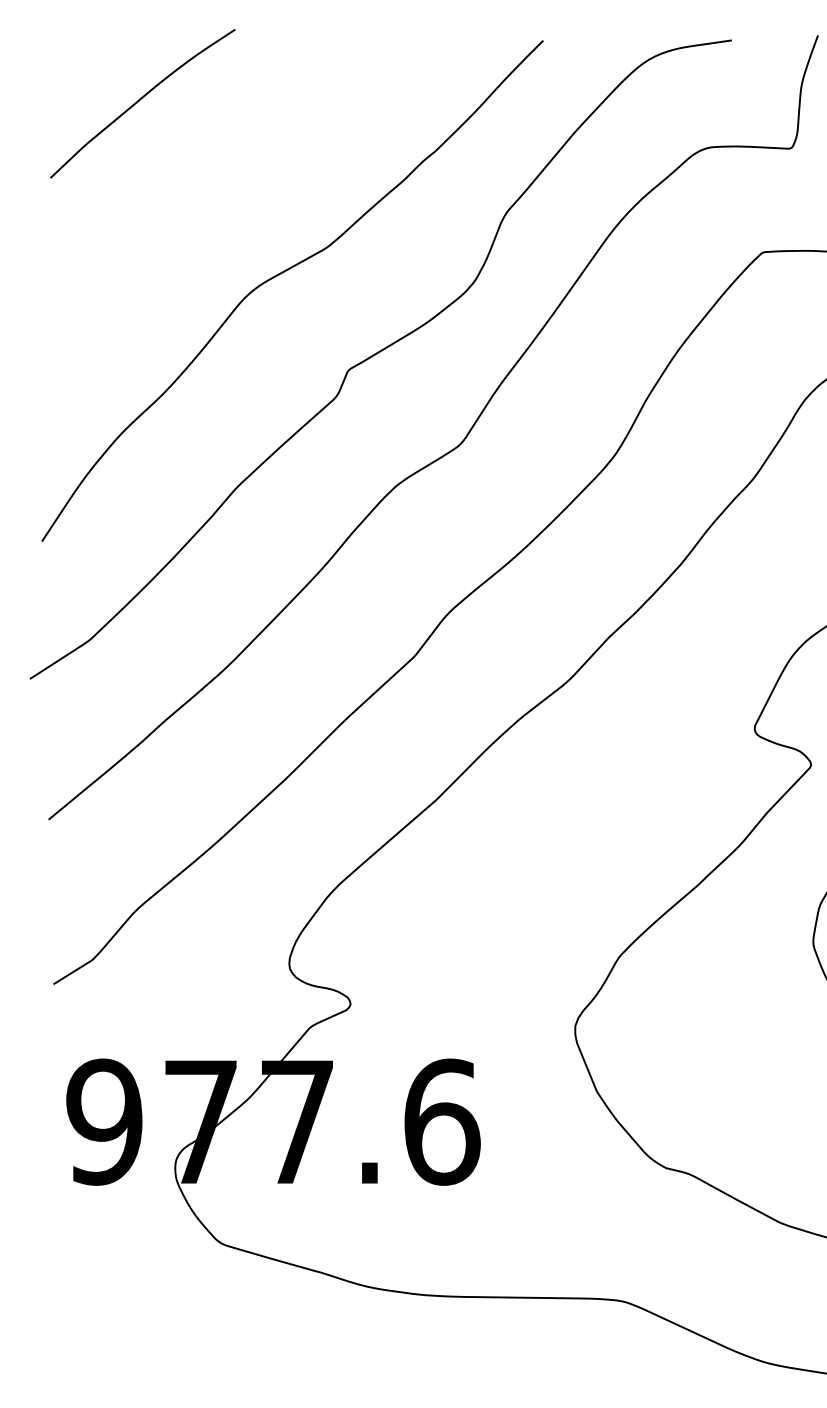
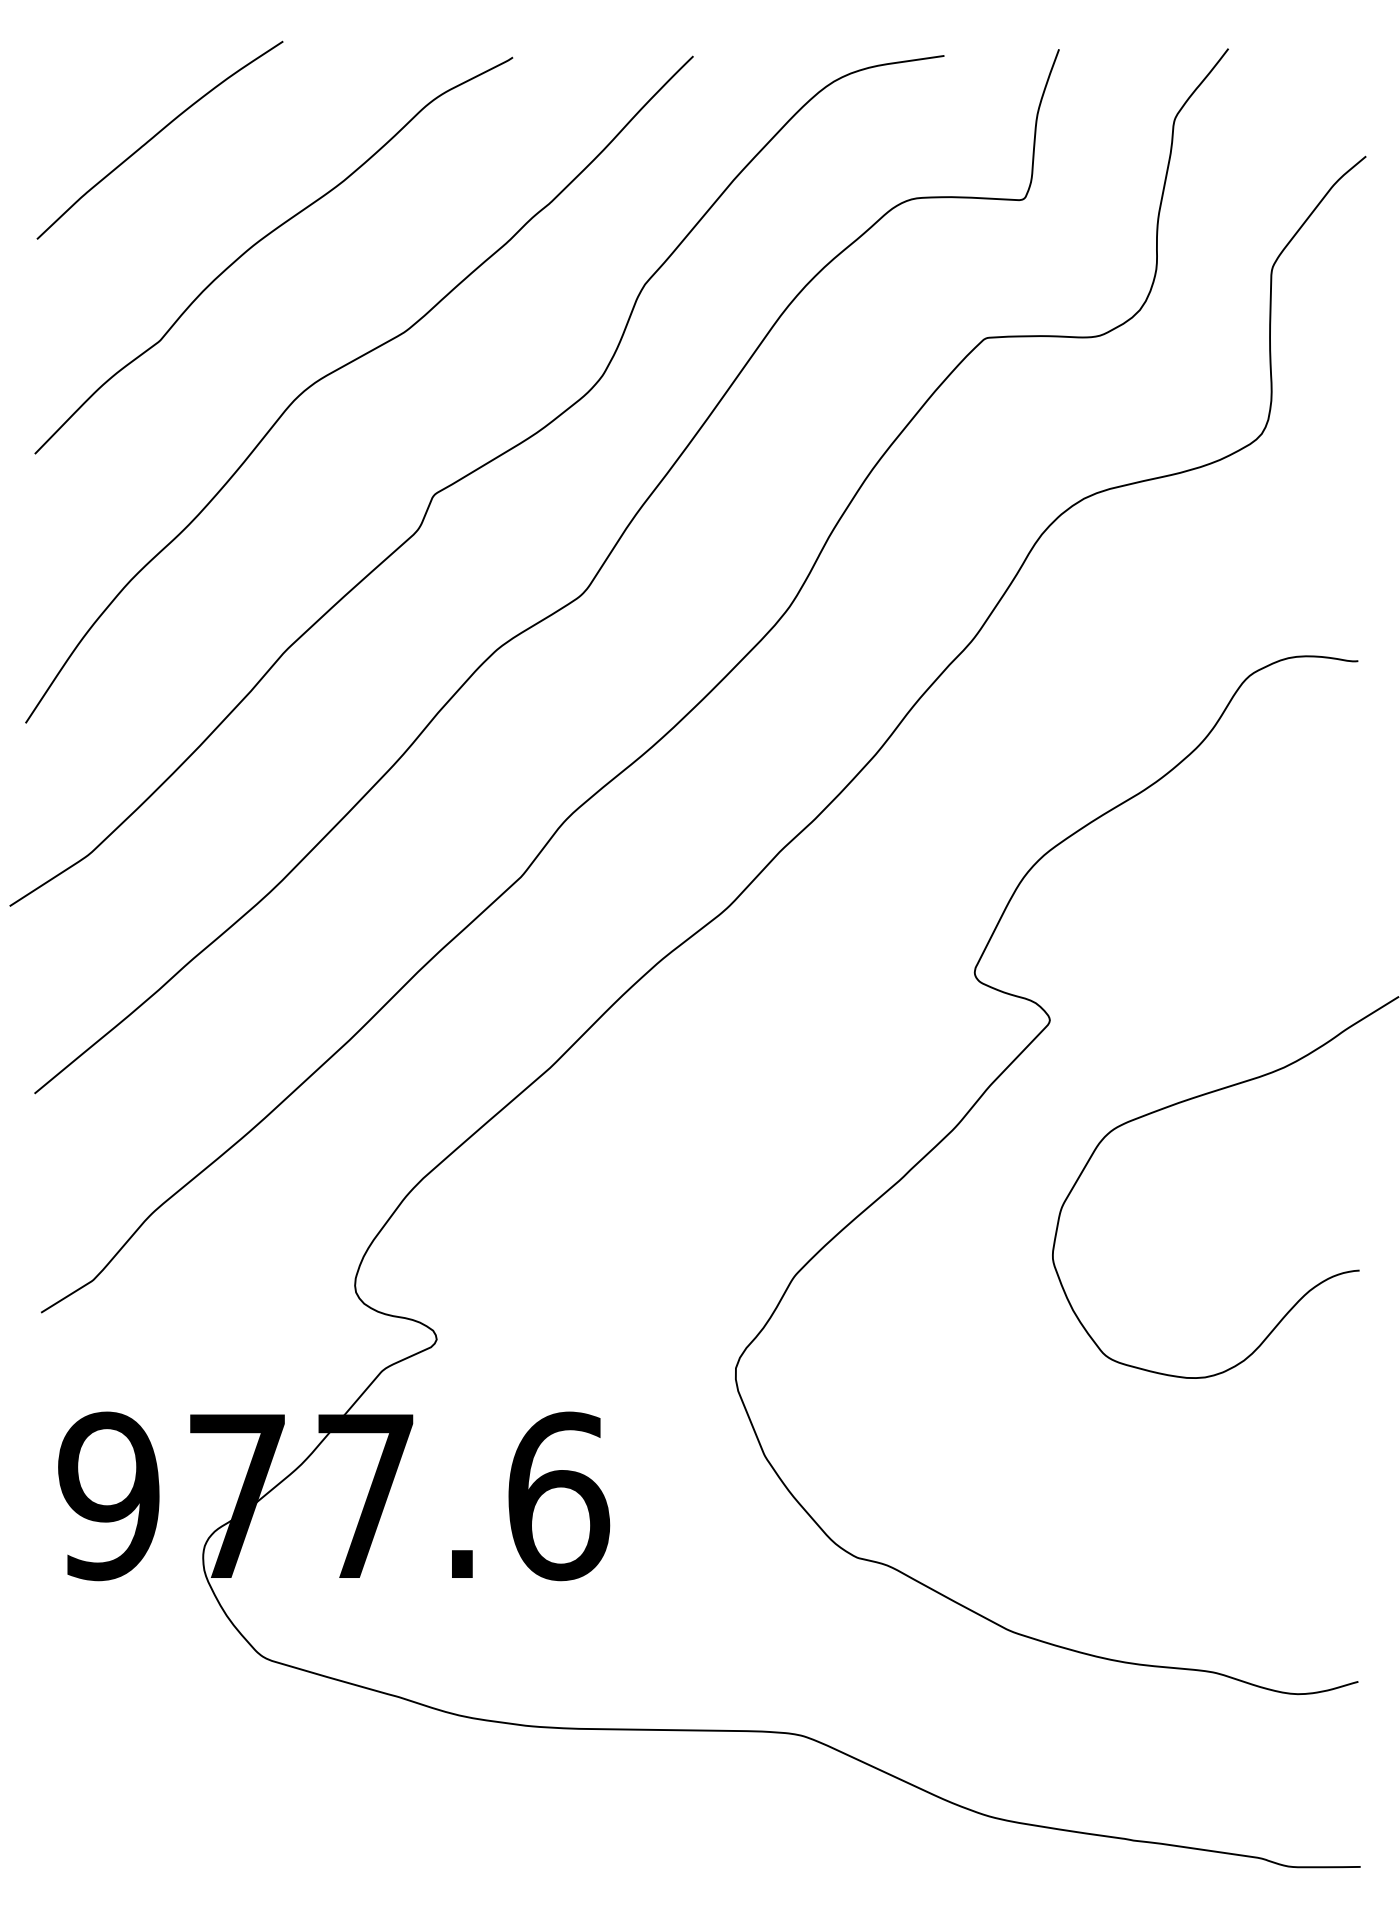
curve: (220, 178) -> (263, 239), added

